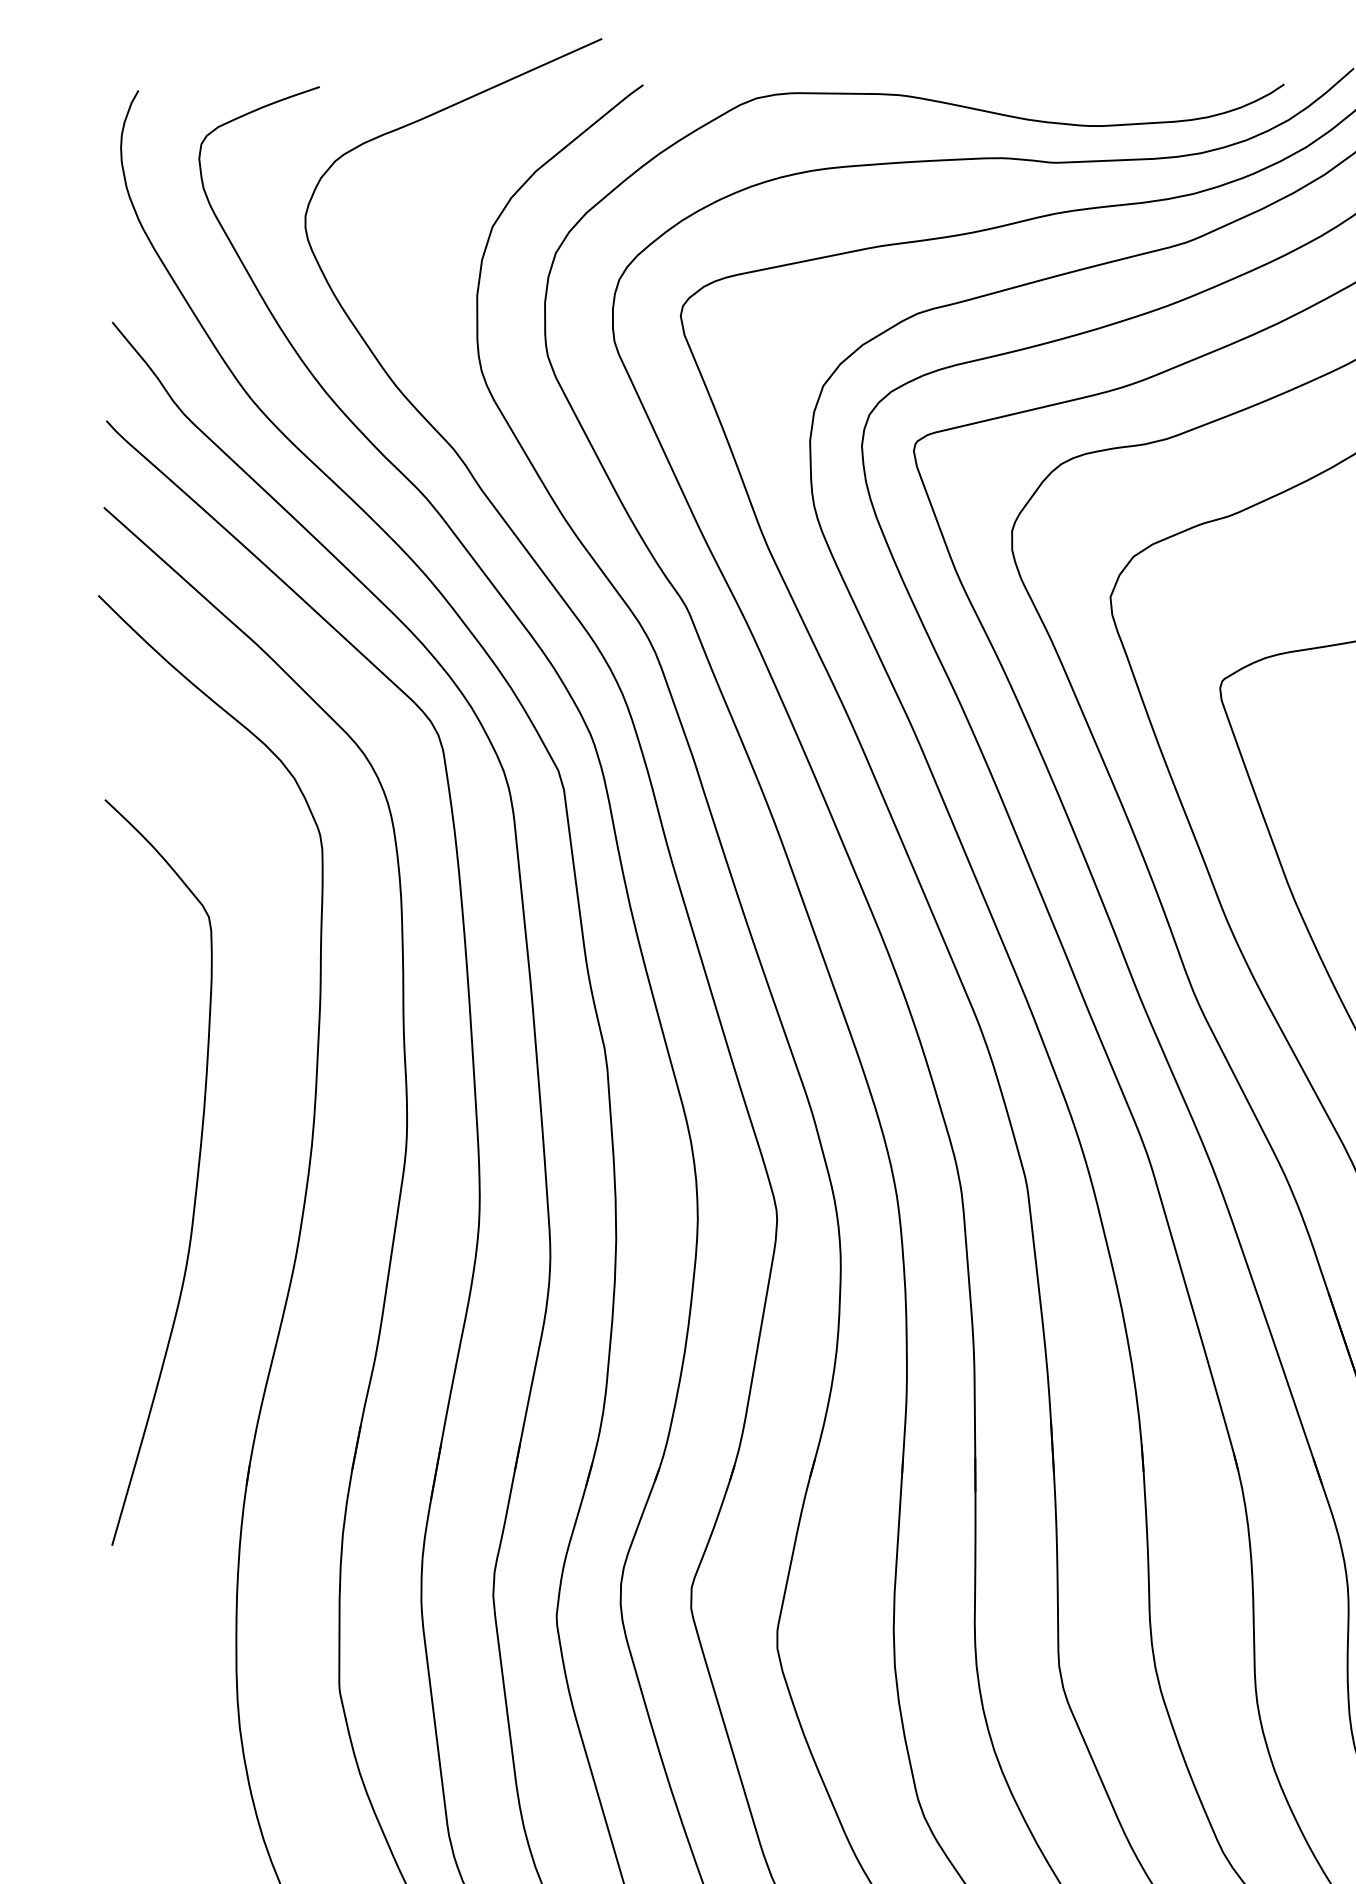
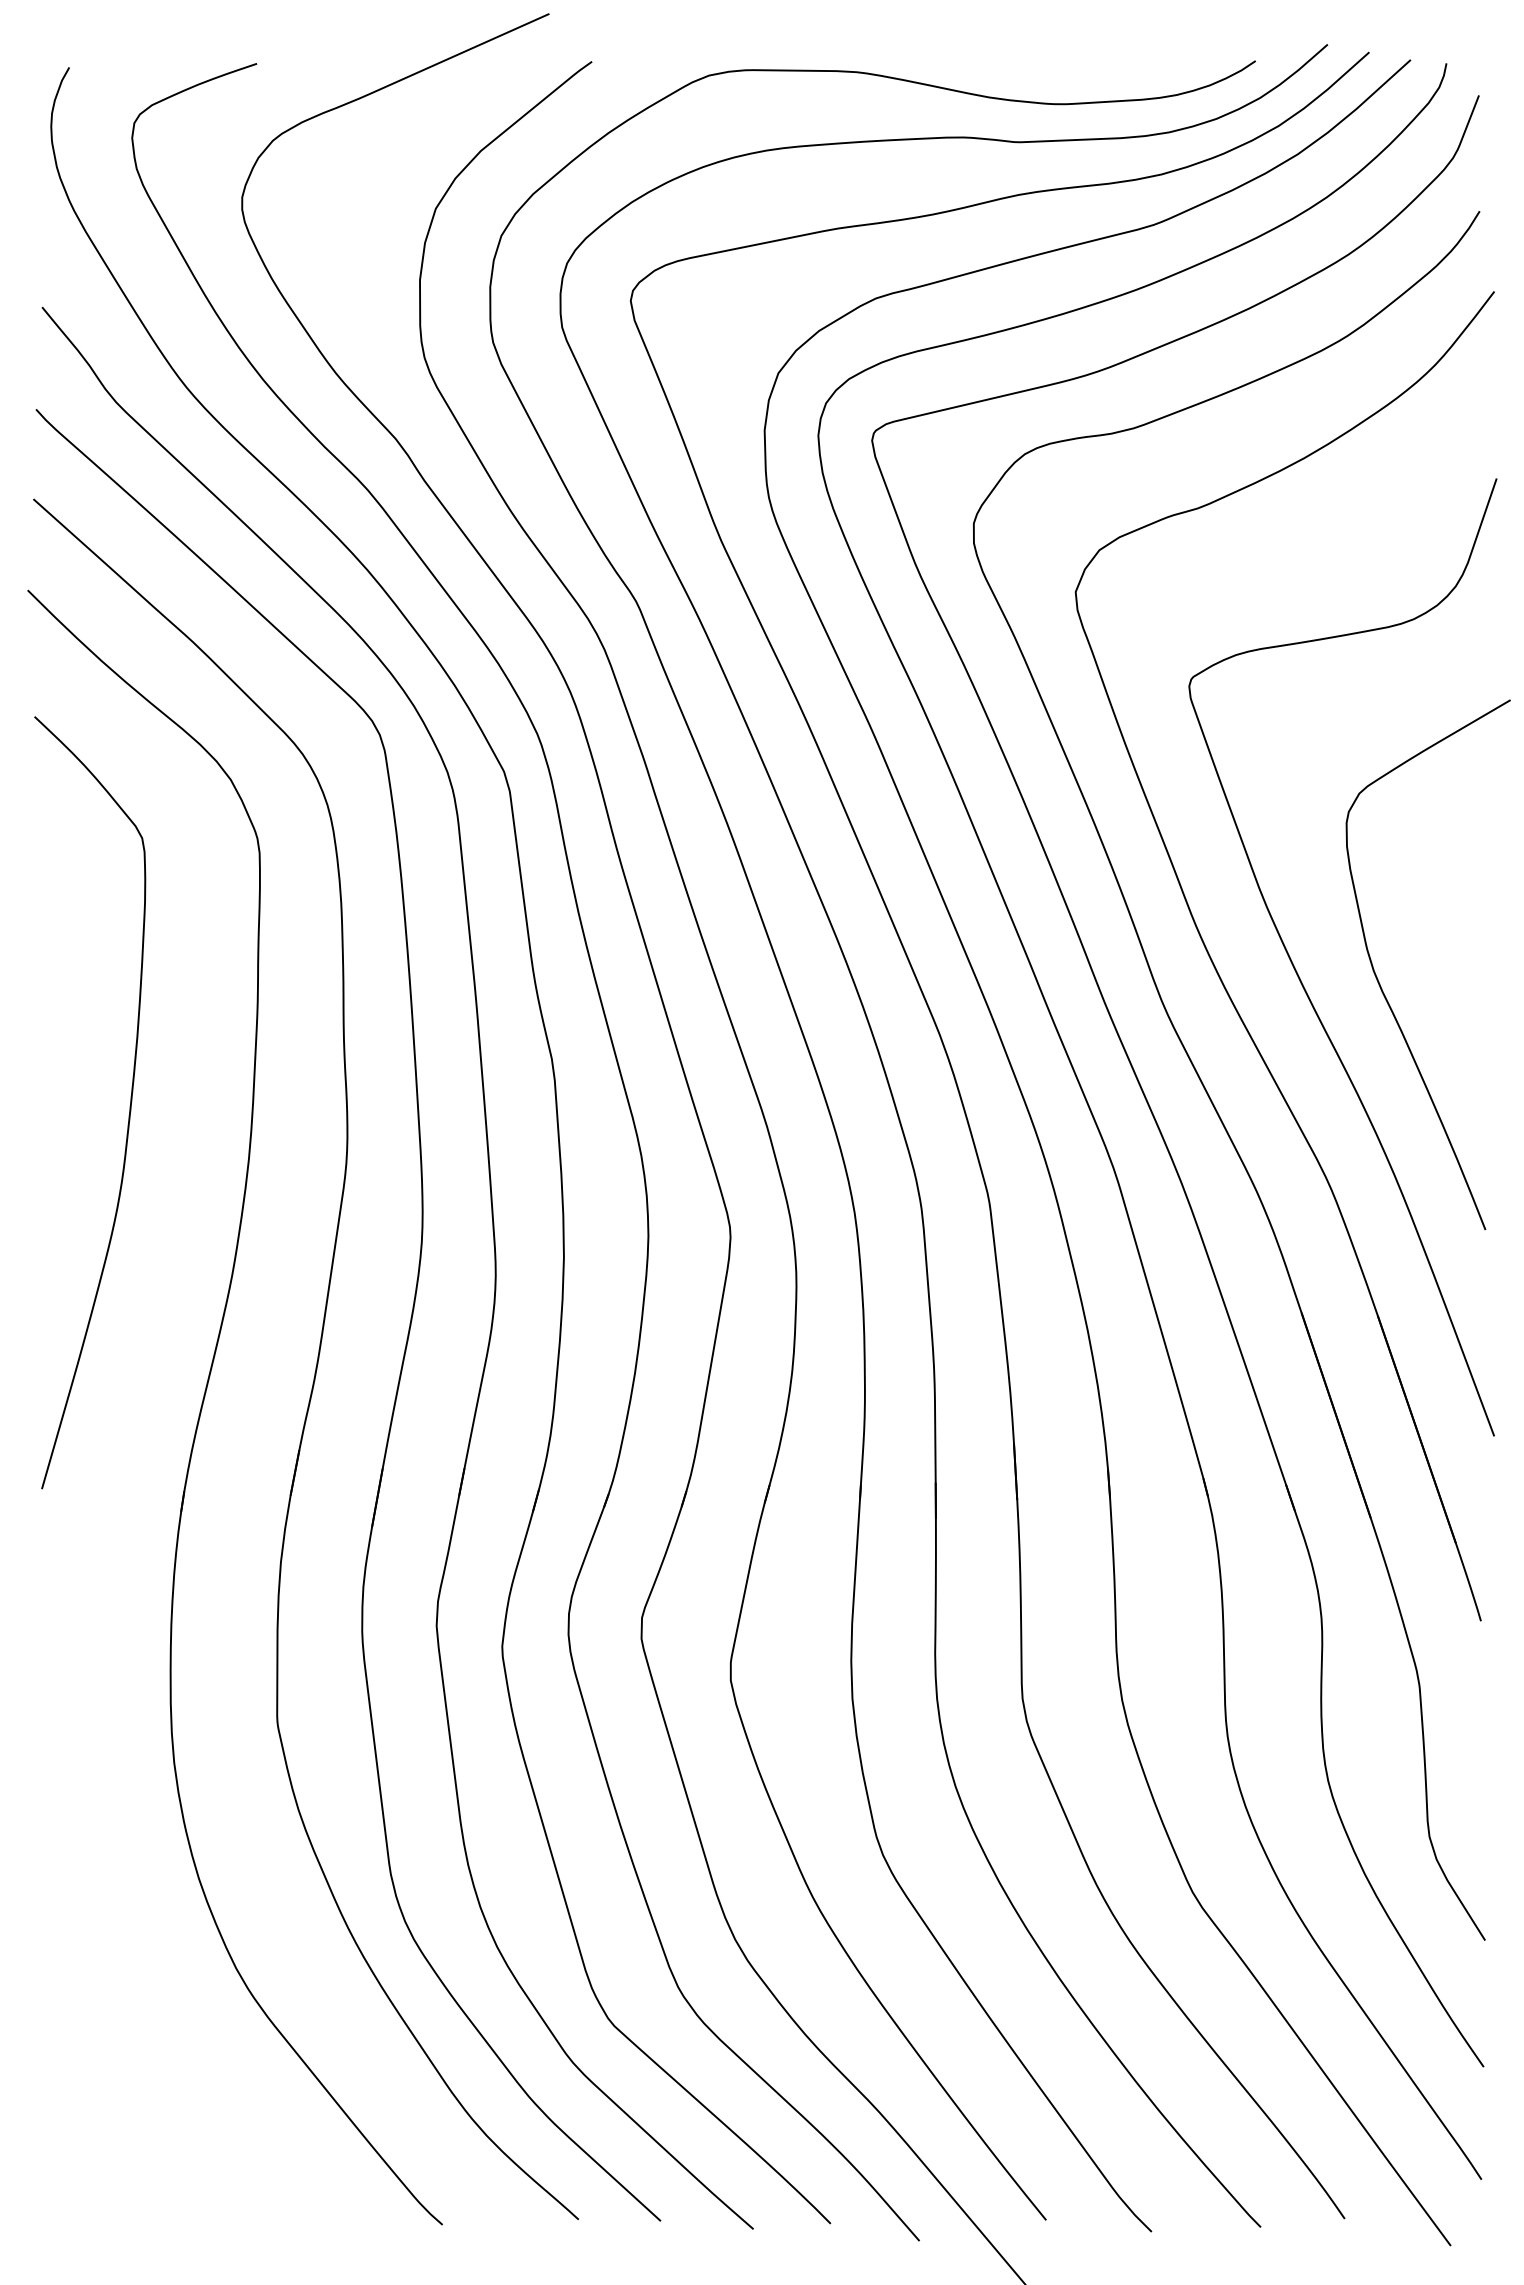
curve: (196, 1176) -> (129, 1106), moved

